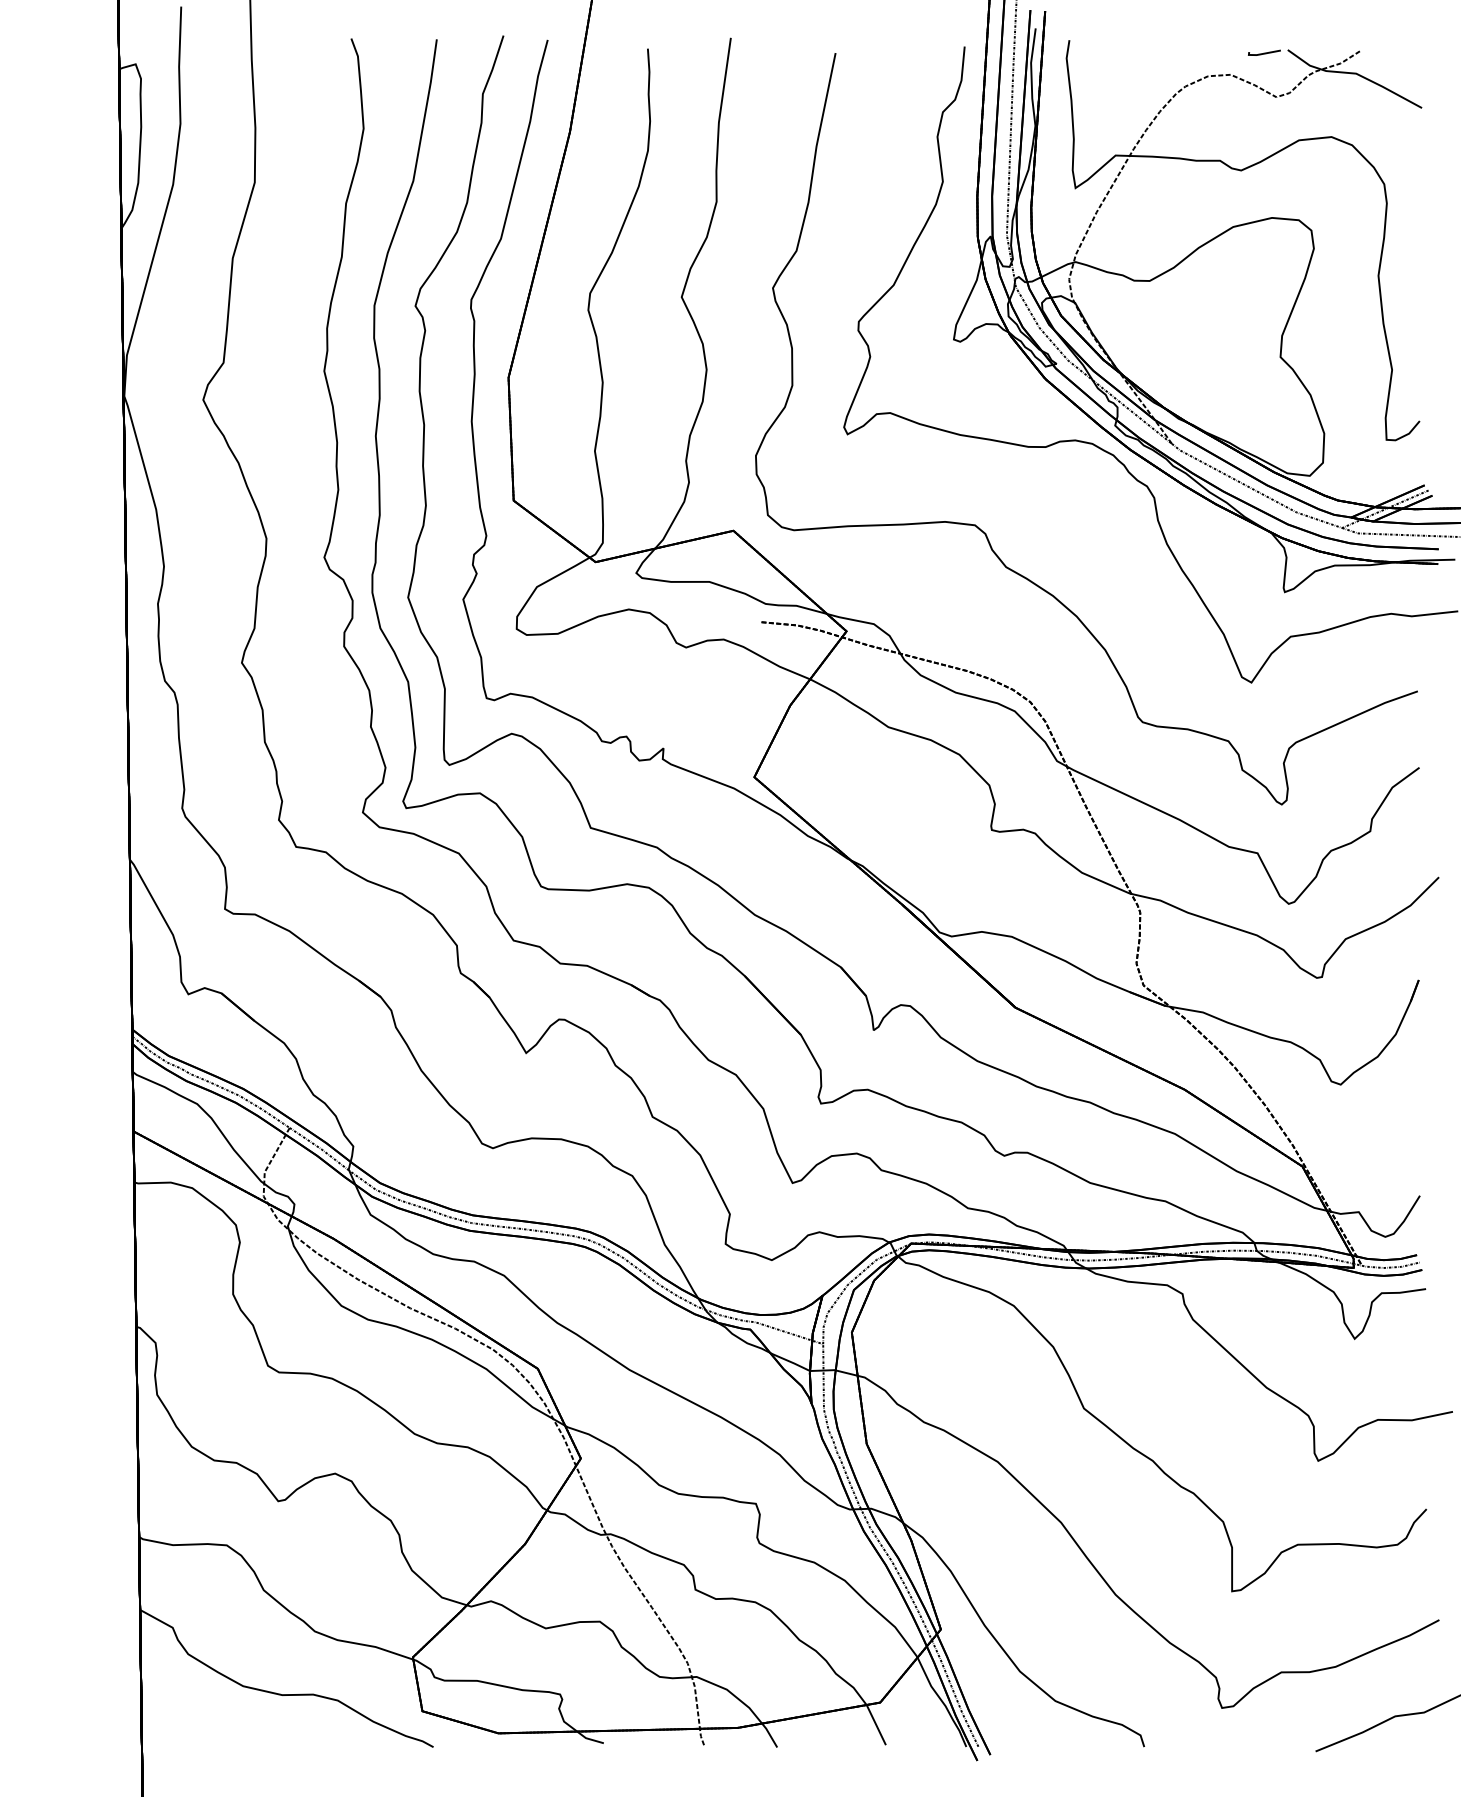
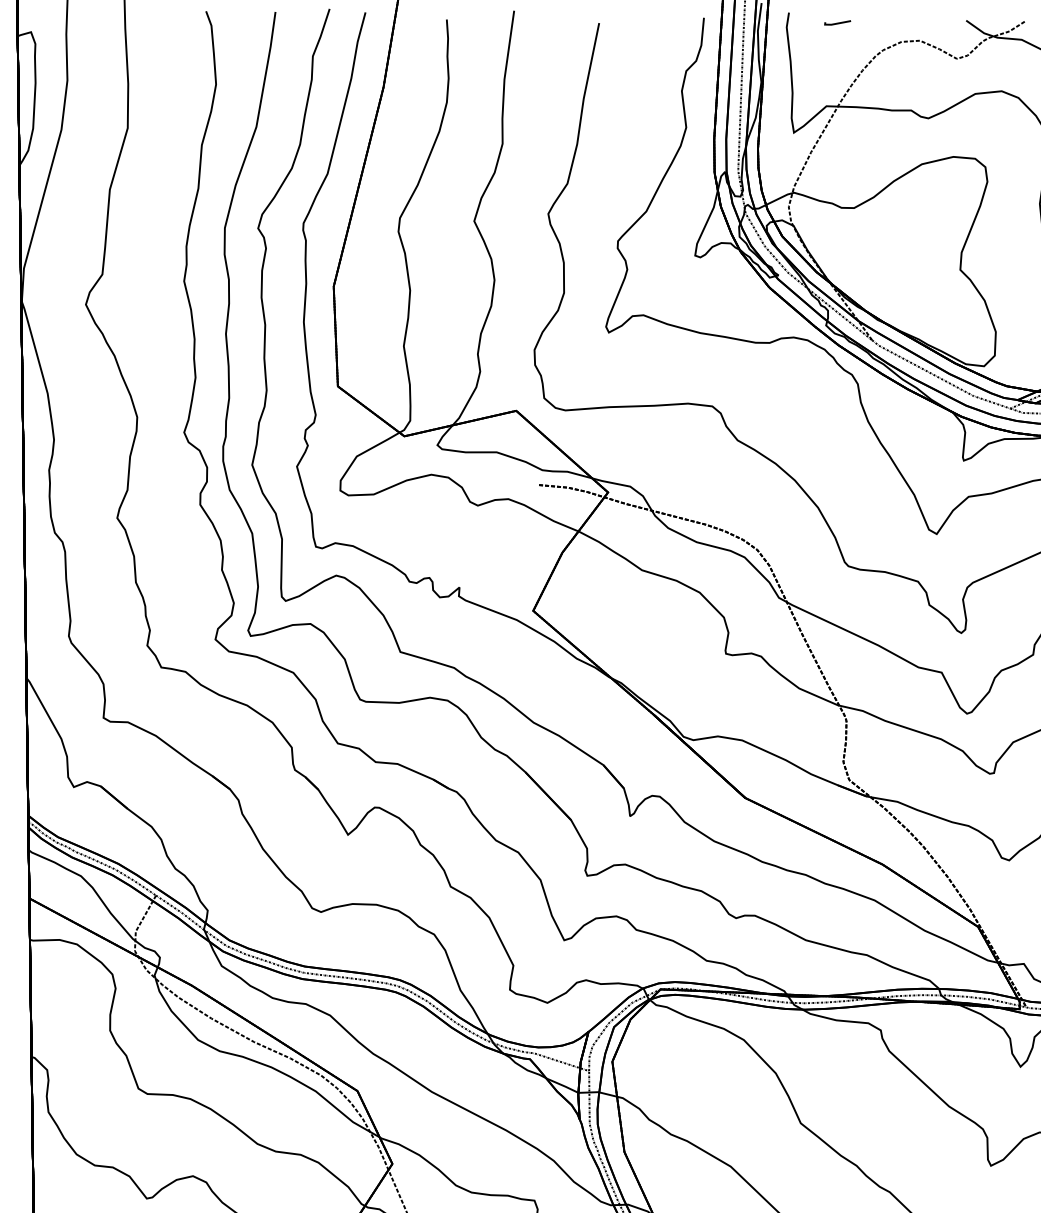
line: (1264, 52) -> (837, 22), moved

